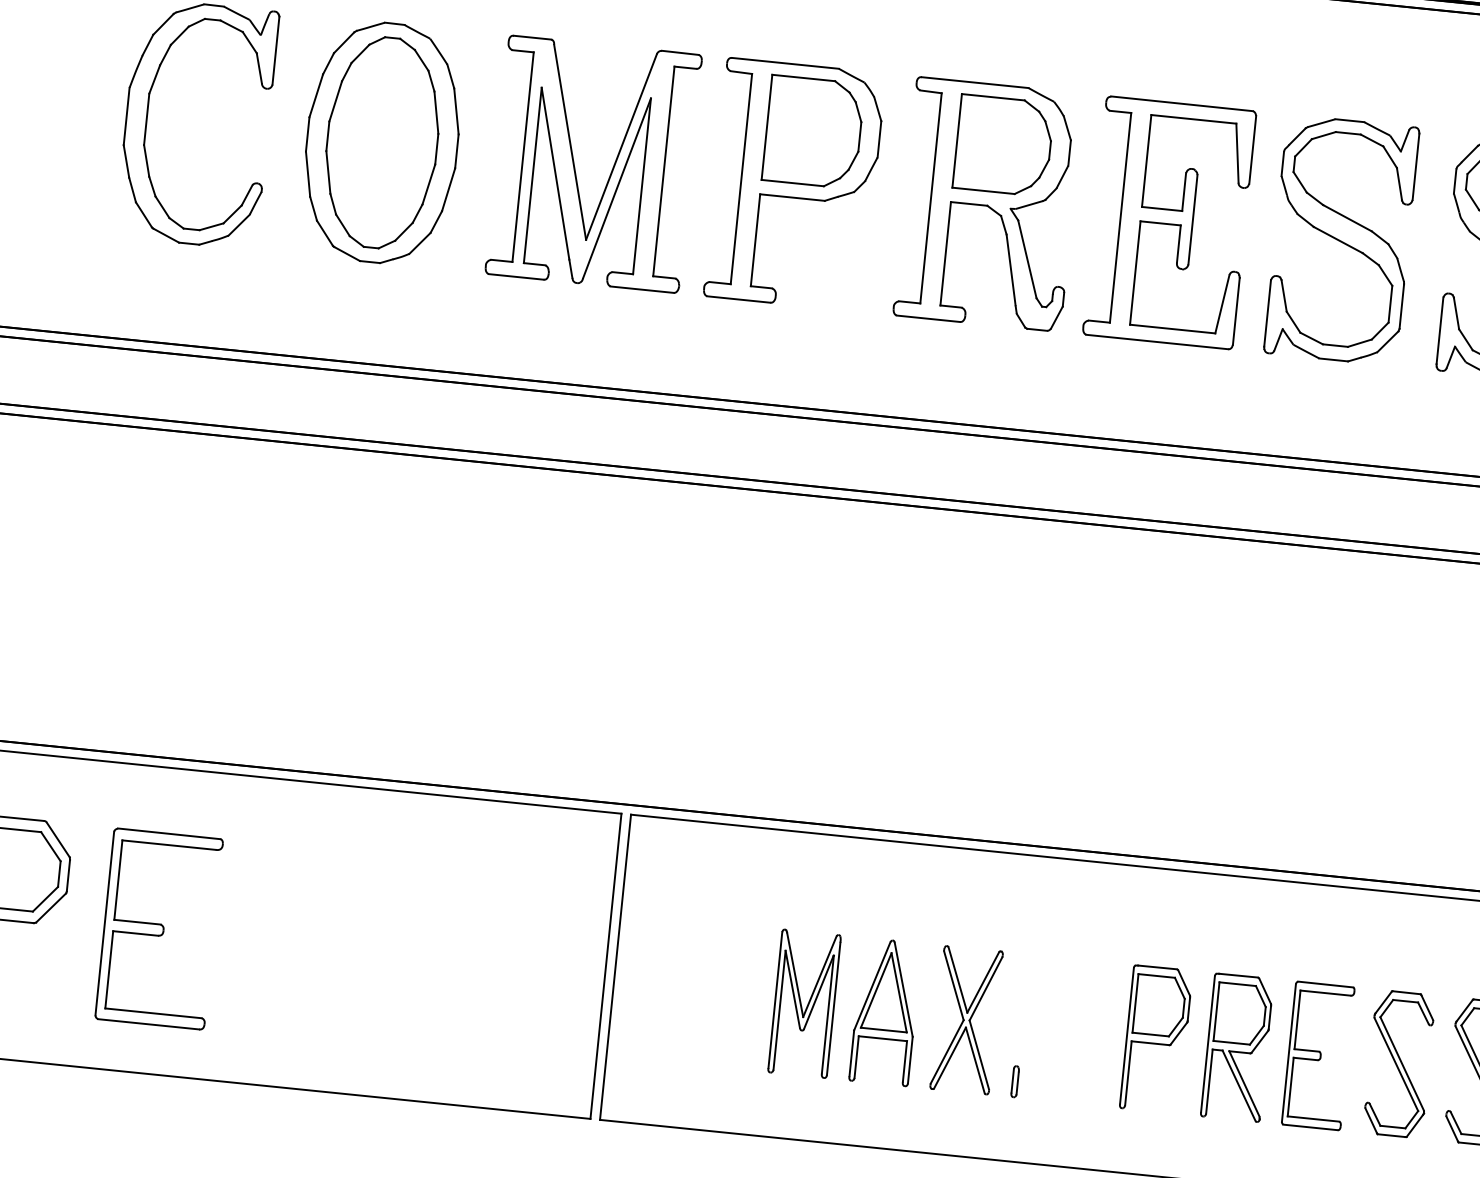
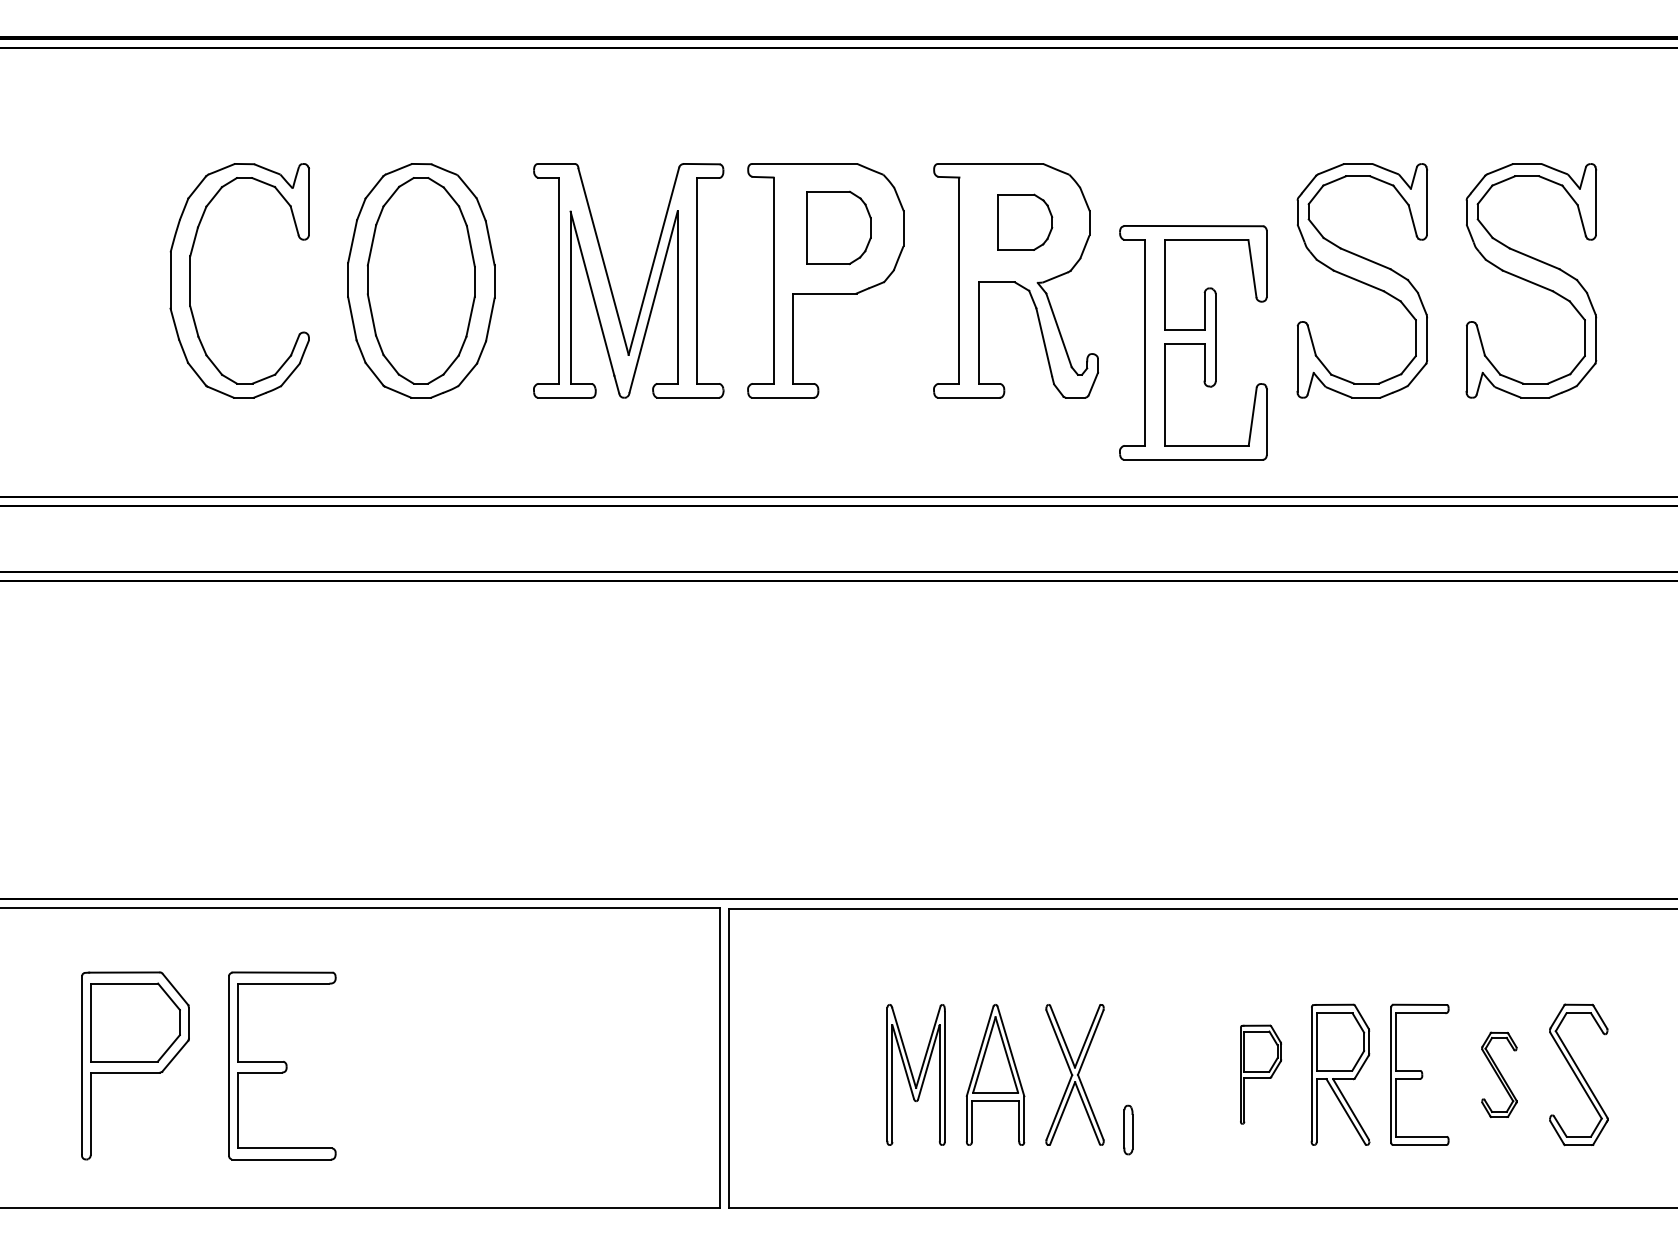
part: (813, 131) -> (838, 227), size x0.7
part: (1003, 145) -> (1024, 222), size x0.6
part: (1169, 222) -> (1193, 342), moved
part: (1155, 1039) -> (1260, 1074), size x0.7
part: (1399, 1063) -> (1499, 1074), size x0.6
part: (1014, 1081) -> (1127, 1129), size x1.6

